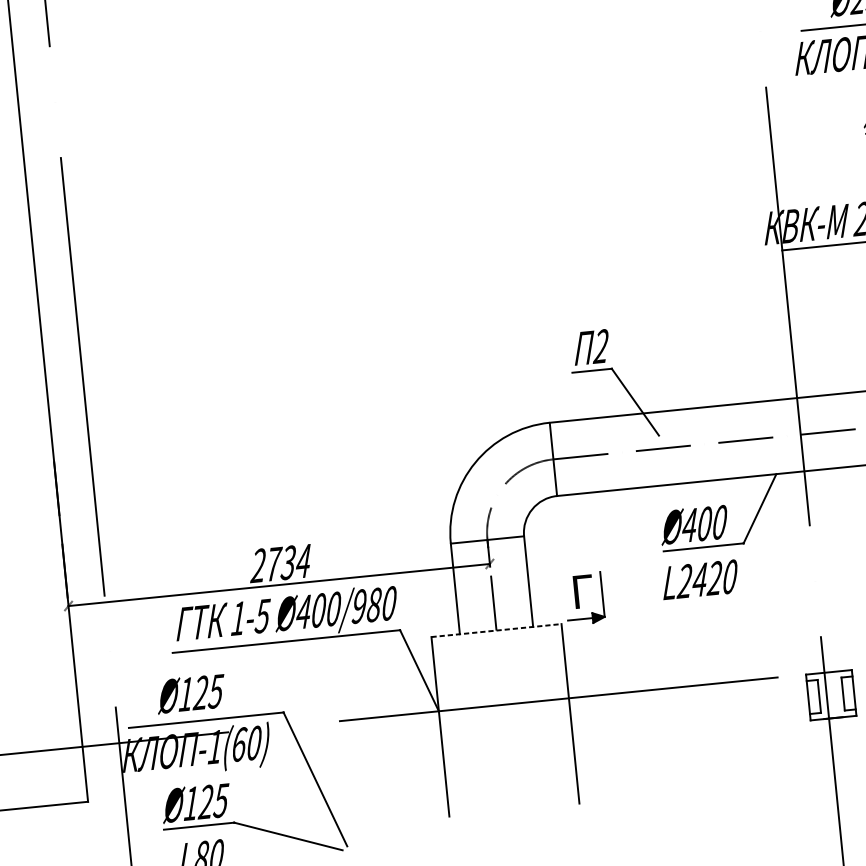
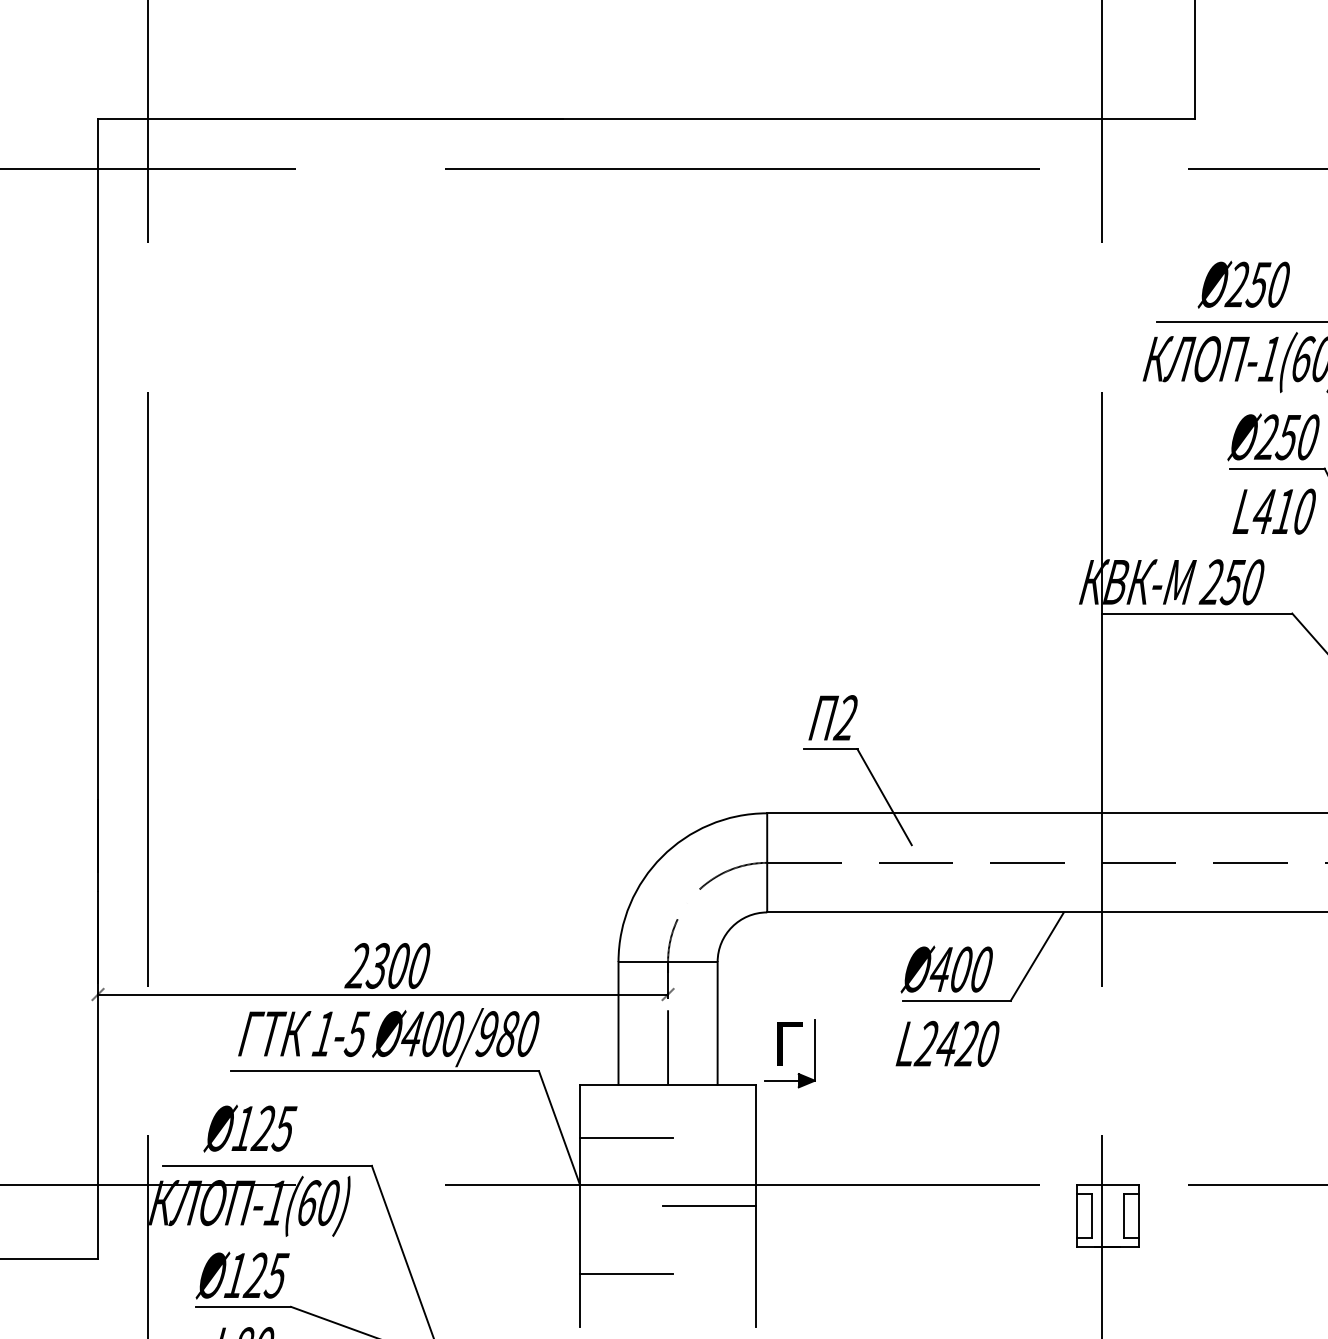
text: (287, 562) -> (397, 965), 2734 -> 2300
line: (496, 630) -> (668, 1084), dashed -> solid
line: (469, 672) -> (626, 1137), added
line: (536, 717) -> (709, 1206), added
line: (479, 774) -> (626, 1274), added

